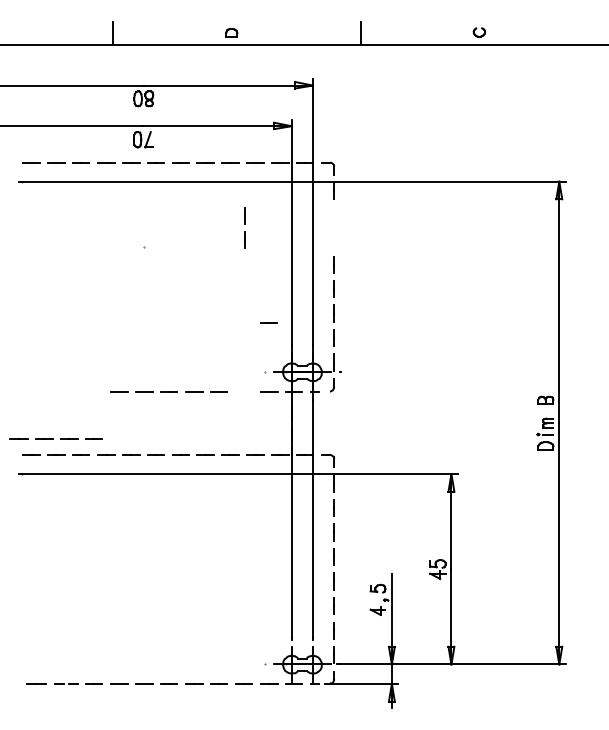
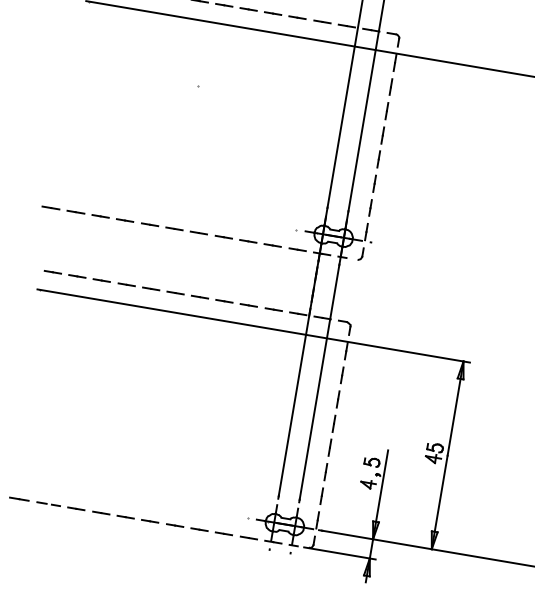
line: (244, 224) -> (388, 95), moved
line: (268, 322) -> (272, 245), moved
line: (53, 438) -> (84, 213), moved

